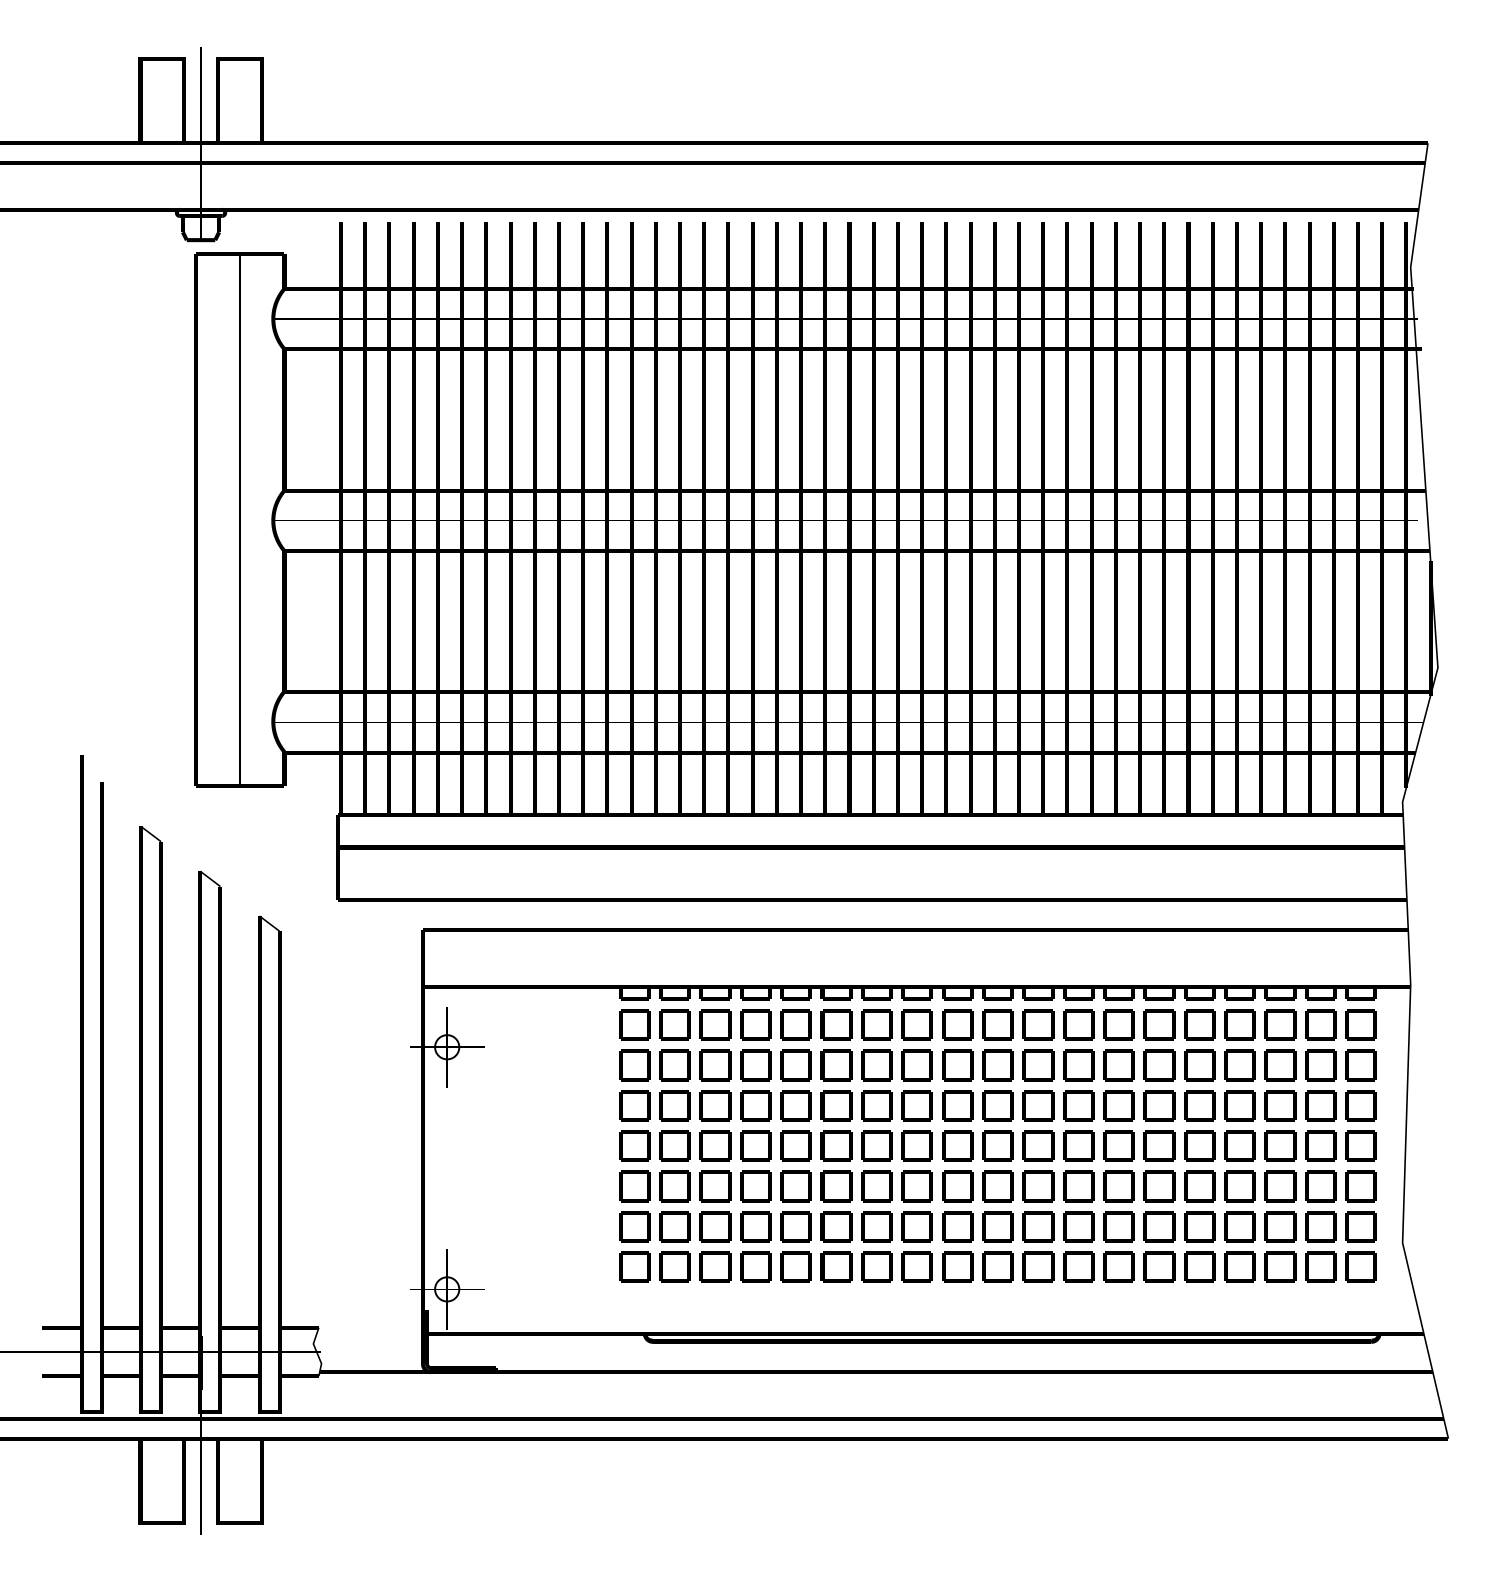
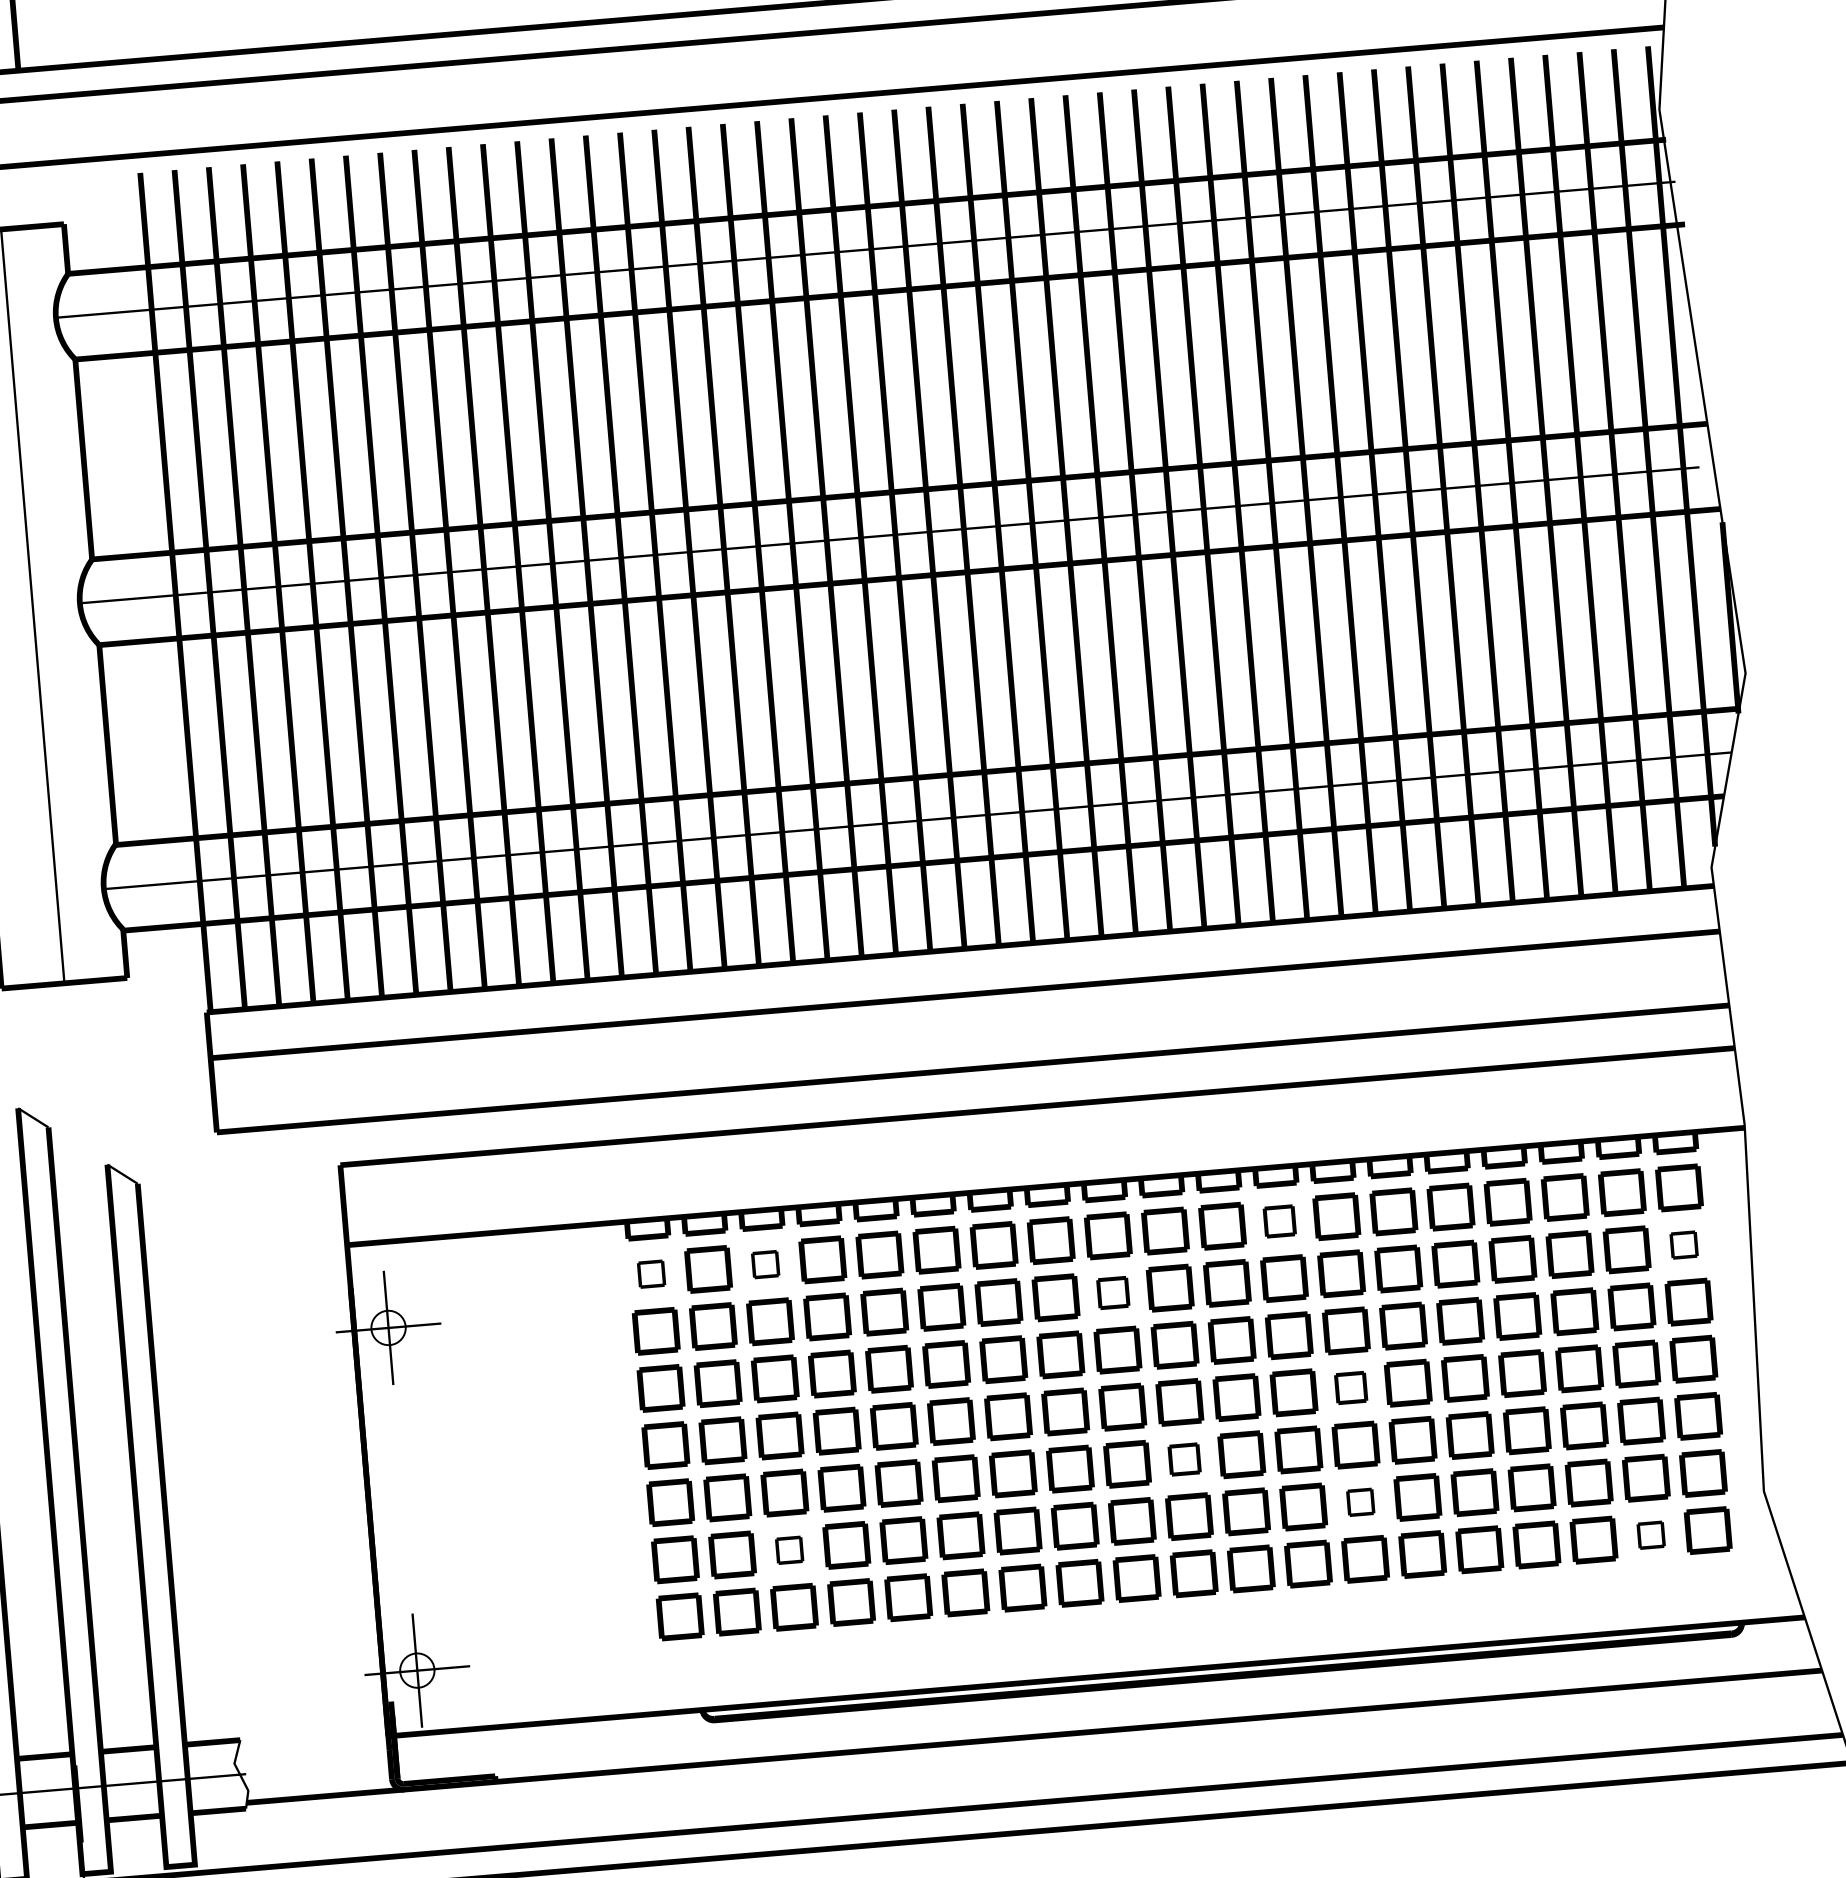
part: (634, 1024) -> (650, 1273), size x0.6
part: (715, 1024) -> (765, 1263), size x0.6
part: (1078, 1024) -> (1279, 1220), size x0.7
part: (957, 1065) -> (1112, 1293), size x0.7
part: (1360, 1065) -> (1683, 1245), size x0.6
part: (1118, 1145) -> (1350, 1387), size x0.7
part: (997, 1186) -> (1183, 1459), size x0.7
part: (715, 1226) -> (789, 1549), size x0.6
part: (1118, 1226) -> (1359, 1501), size x0.6
part: (1320, 1266) -> (1650, 1534), size x0.6

